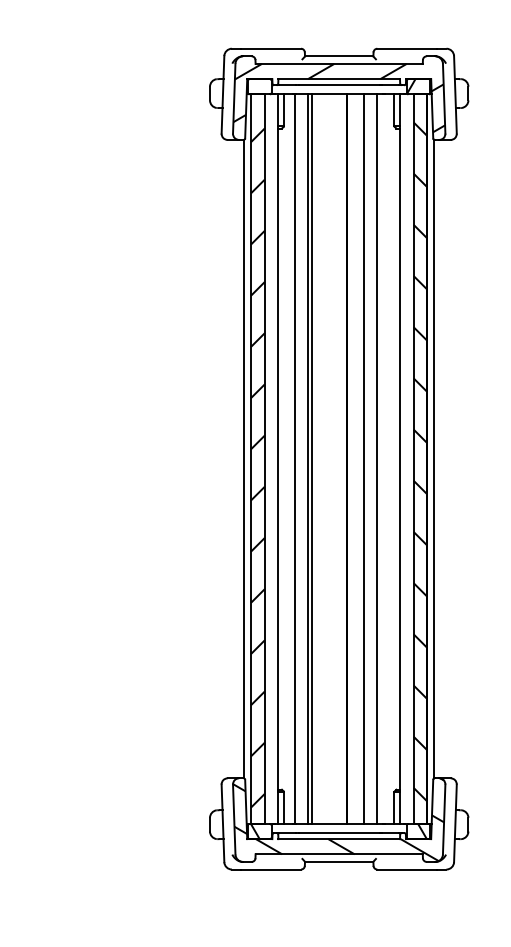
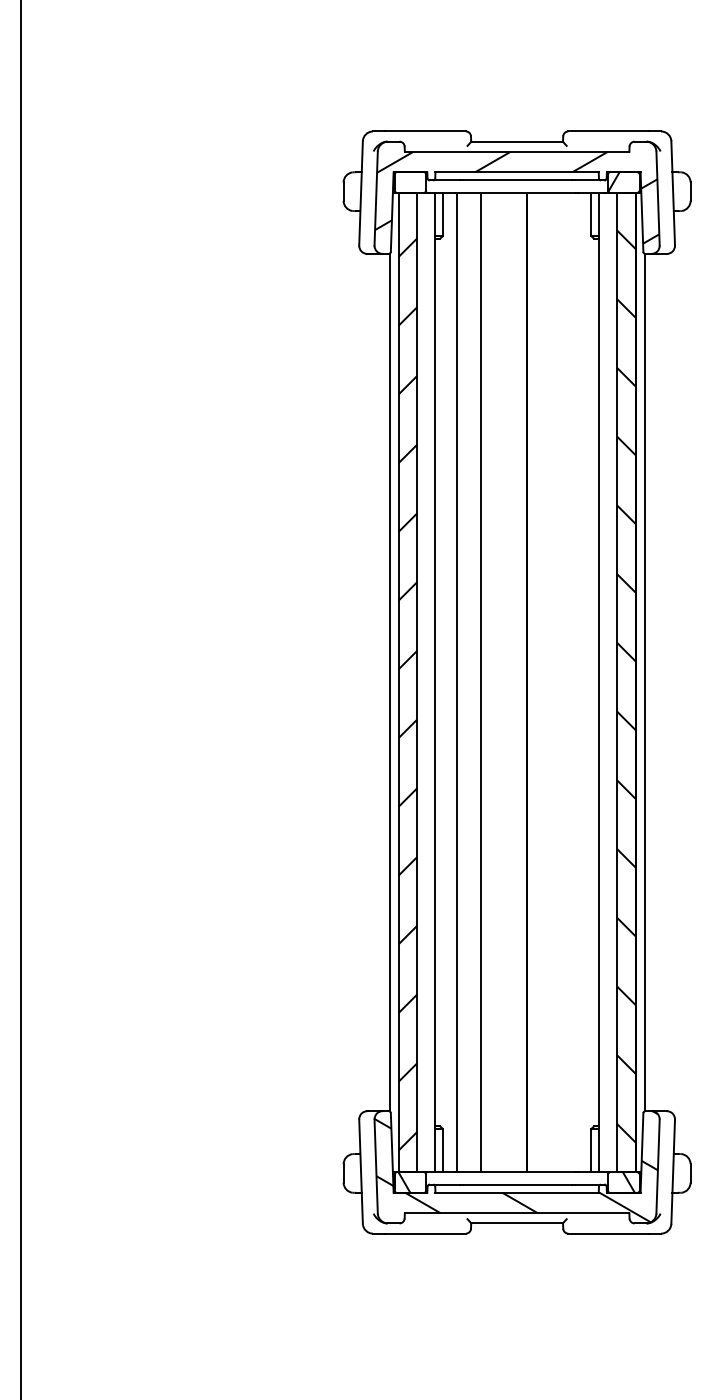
line: (307, 459) -> (474, 682), removed
line: (364, 459) -> (550, 682), removed
line: (377, 459) -> (568, 682), removed

